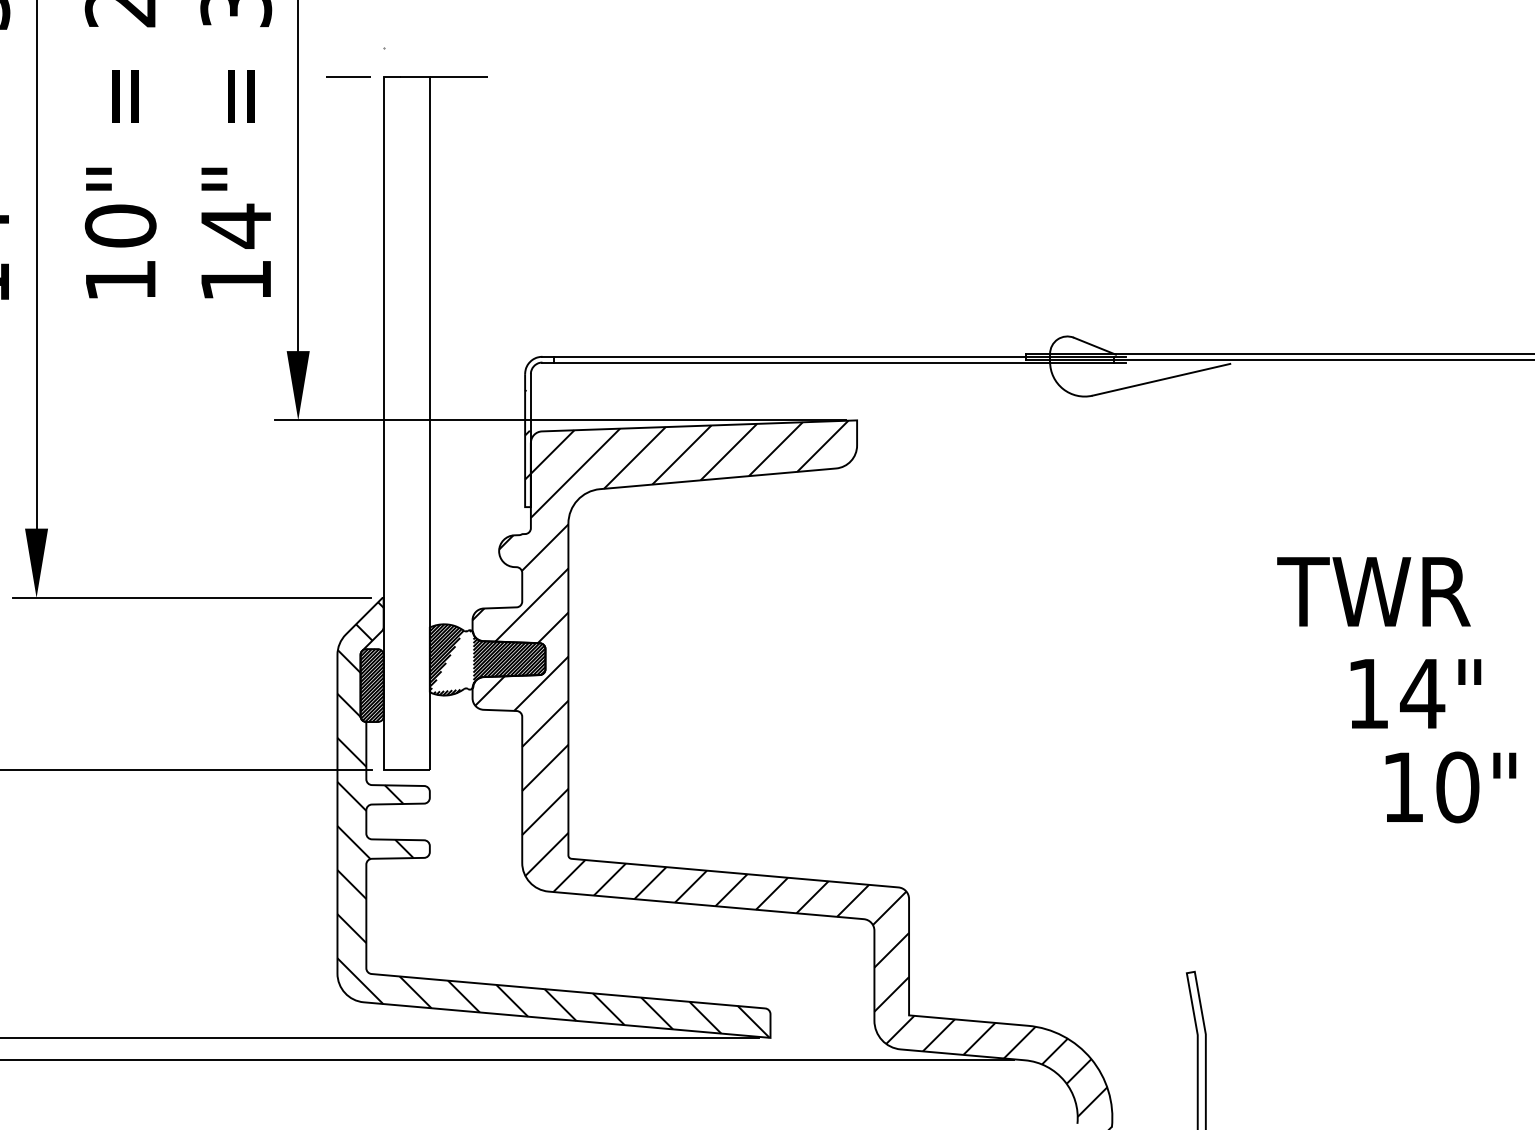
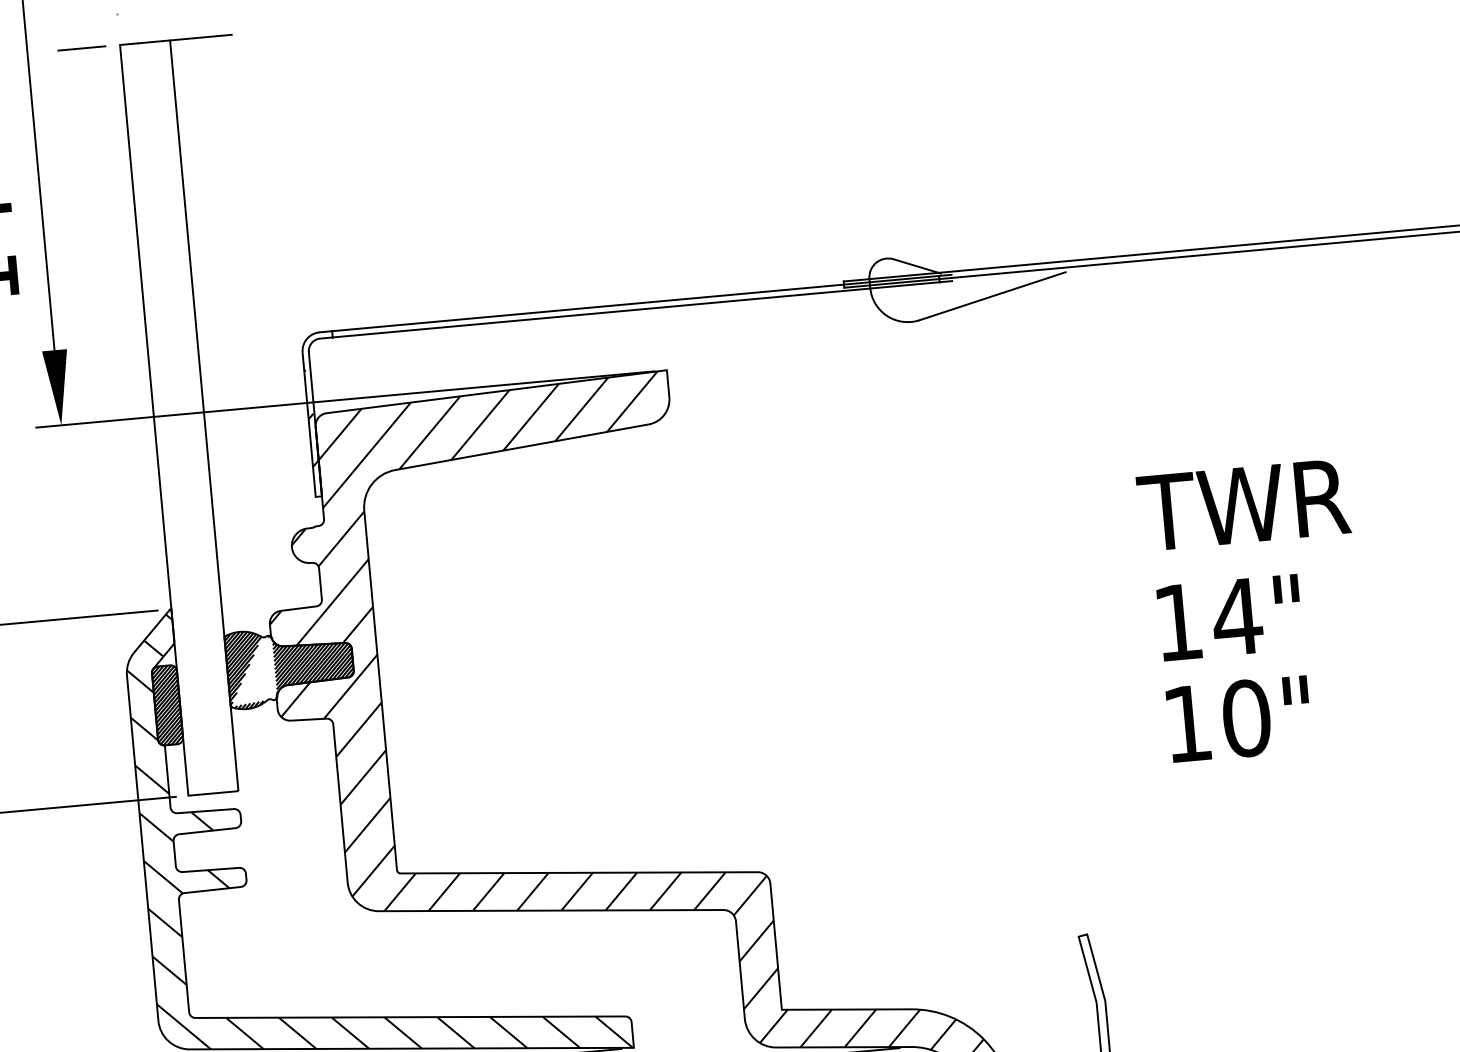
text: (1415, 693) -> (1229, 617), moved
text: (1450, 787) -> (1238, 719), moved

